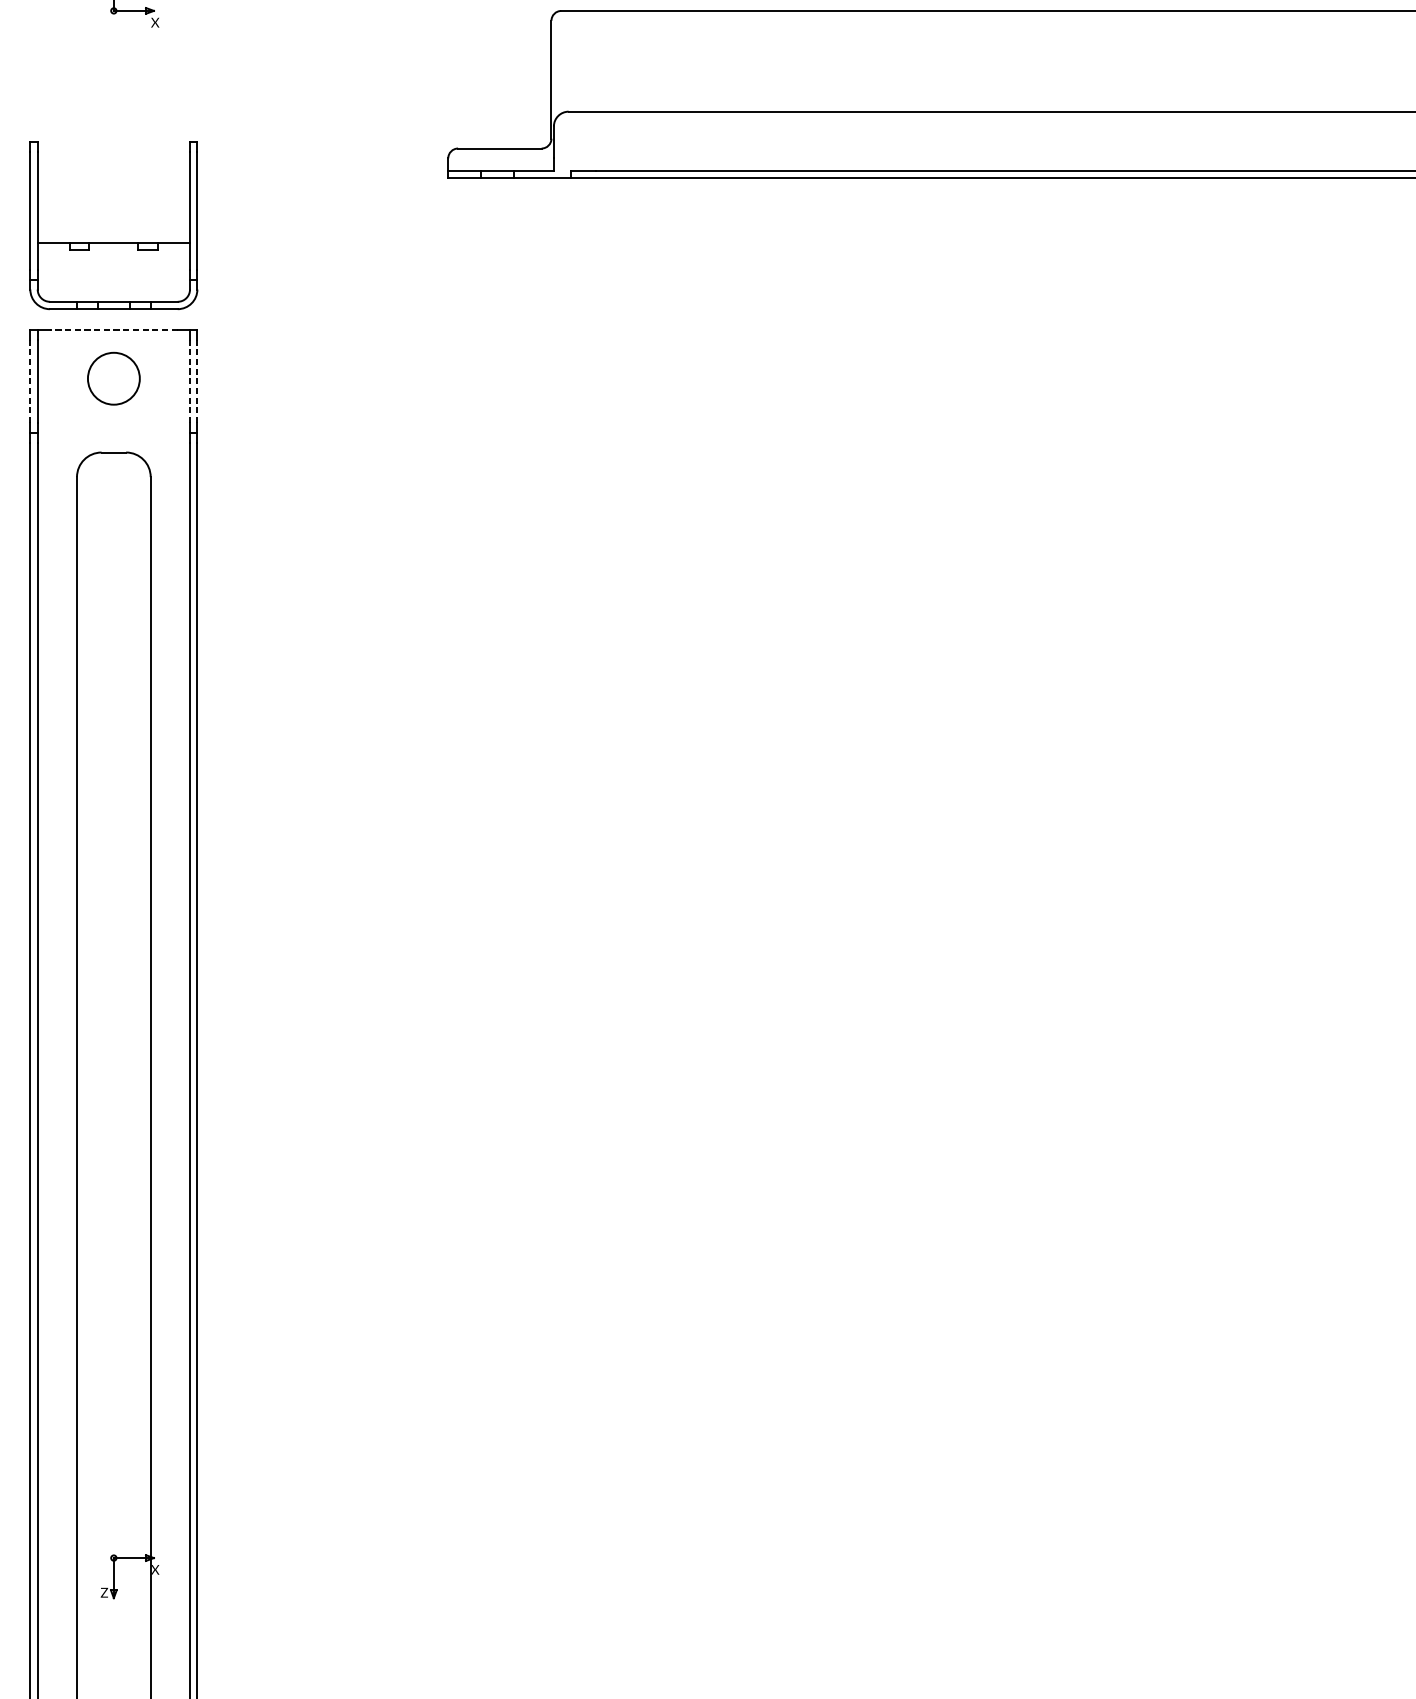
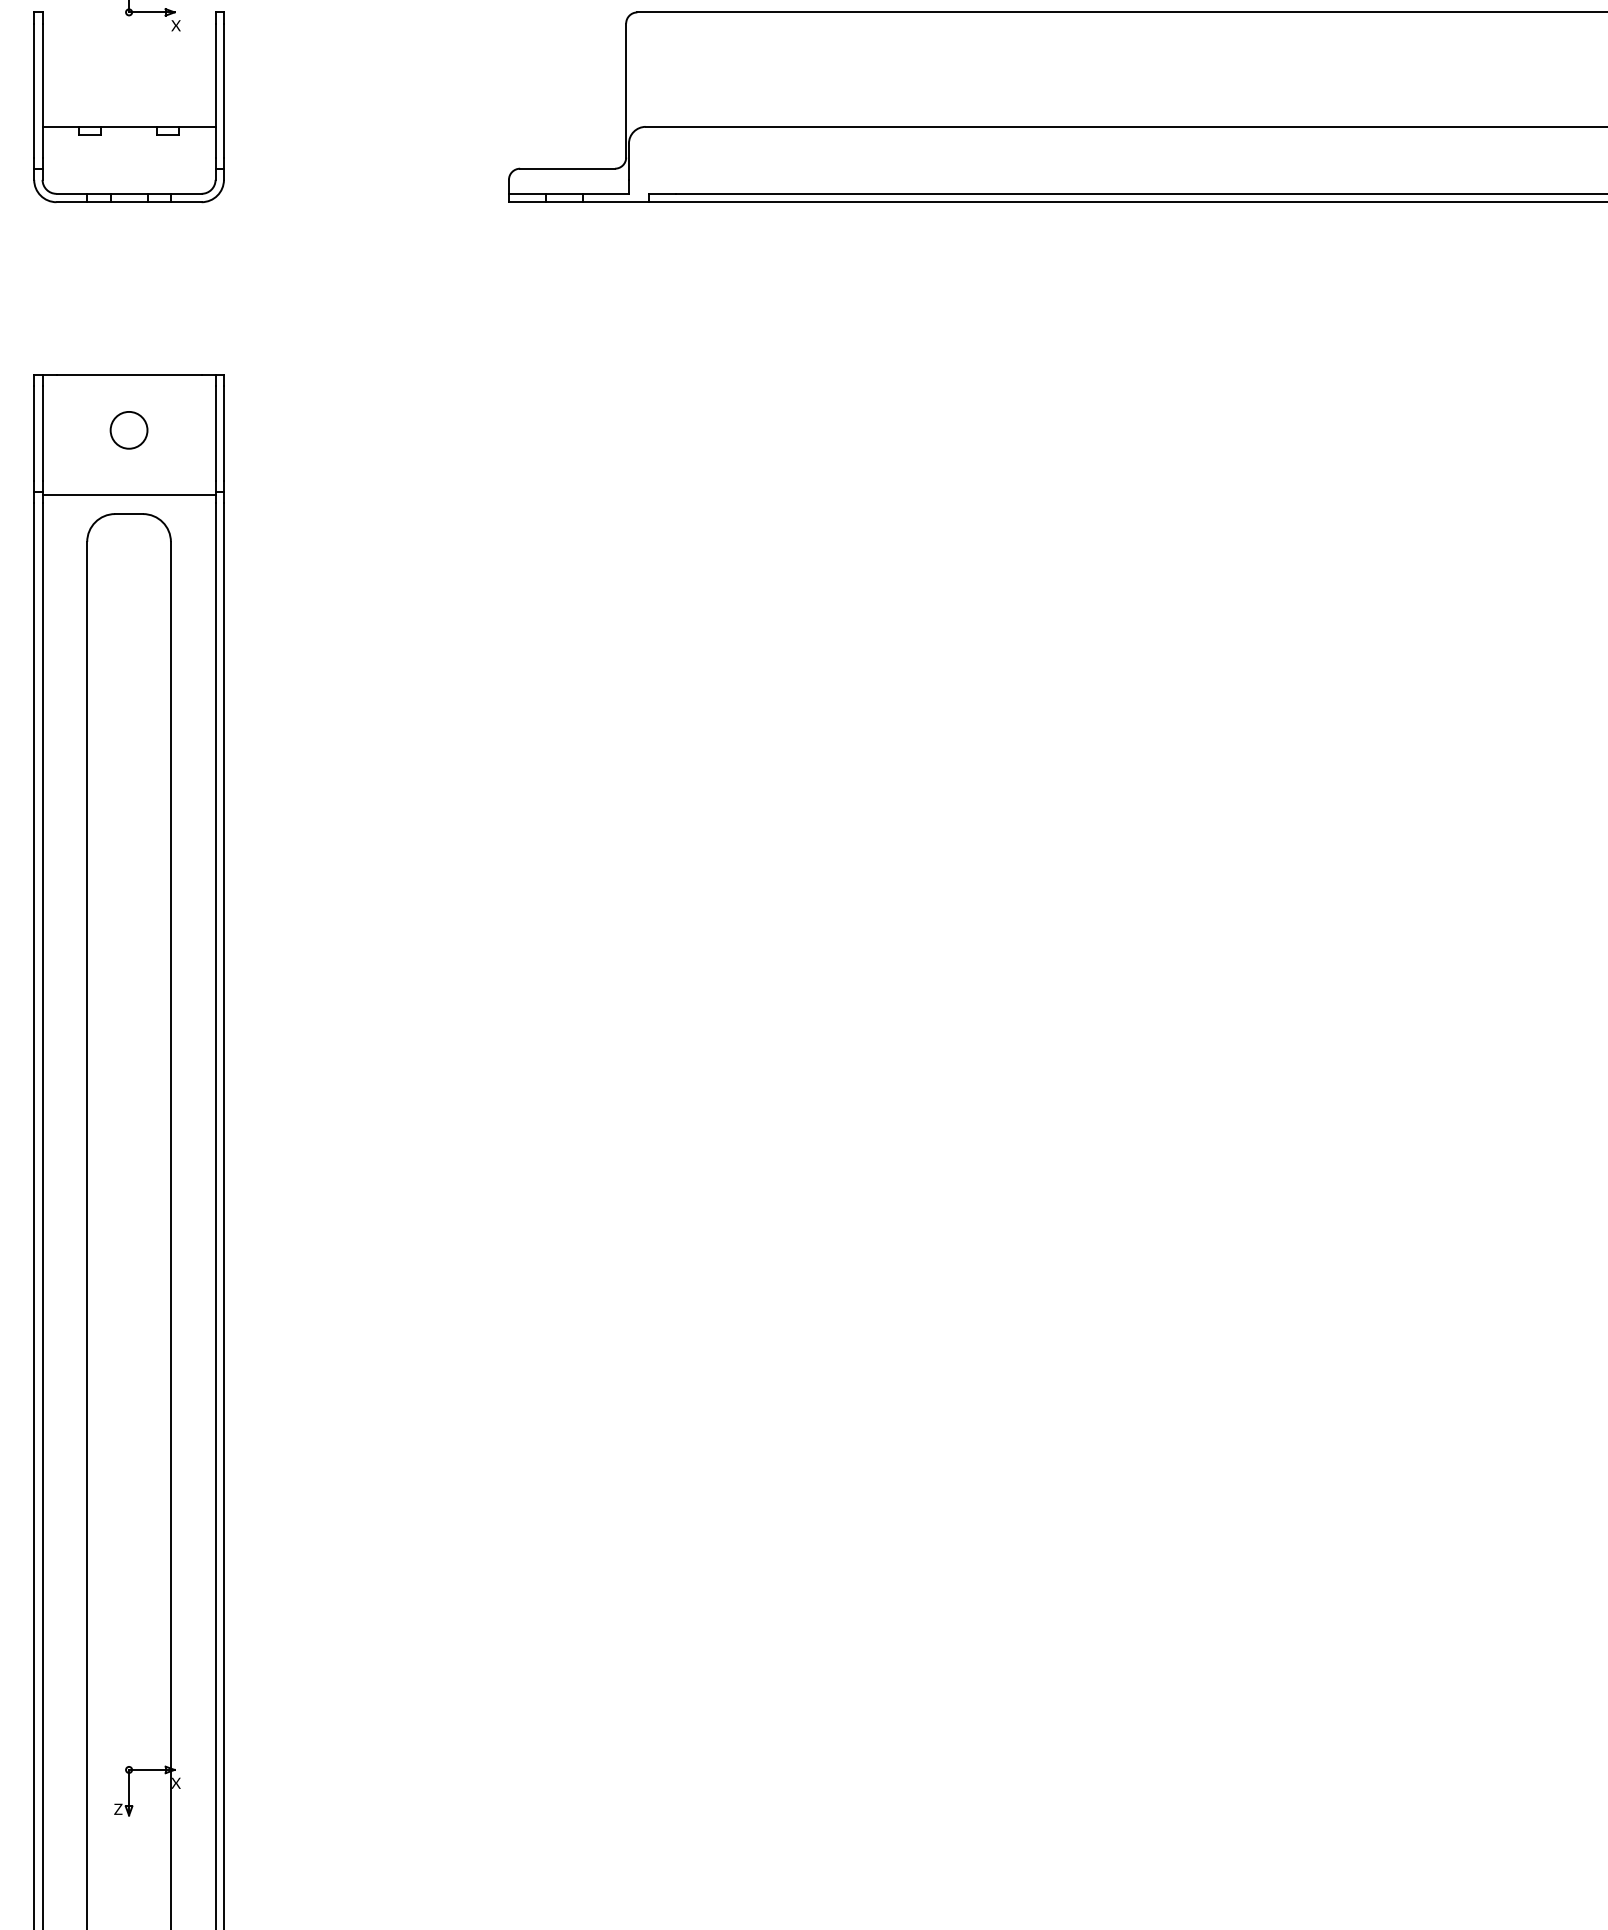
part: (113, 242) -> (128, 126), moved
line: (114, 329) -> (129, 374), dashed -> solid
circle: (113, 378) -> (128, 430), size x0.62
line: (189, 380) -> (215, 432), dashed -> solid
line: (30, 381) -> (34, 433), dashed -> solid
line: (196, 381) -> (223, 433), dashed -> solid
line: (113, 435) -> (128, 494), added

